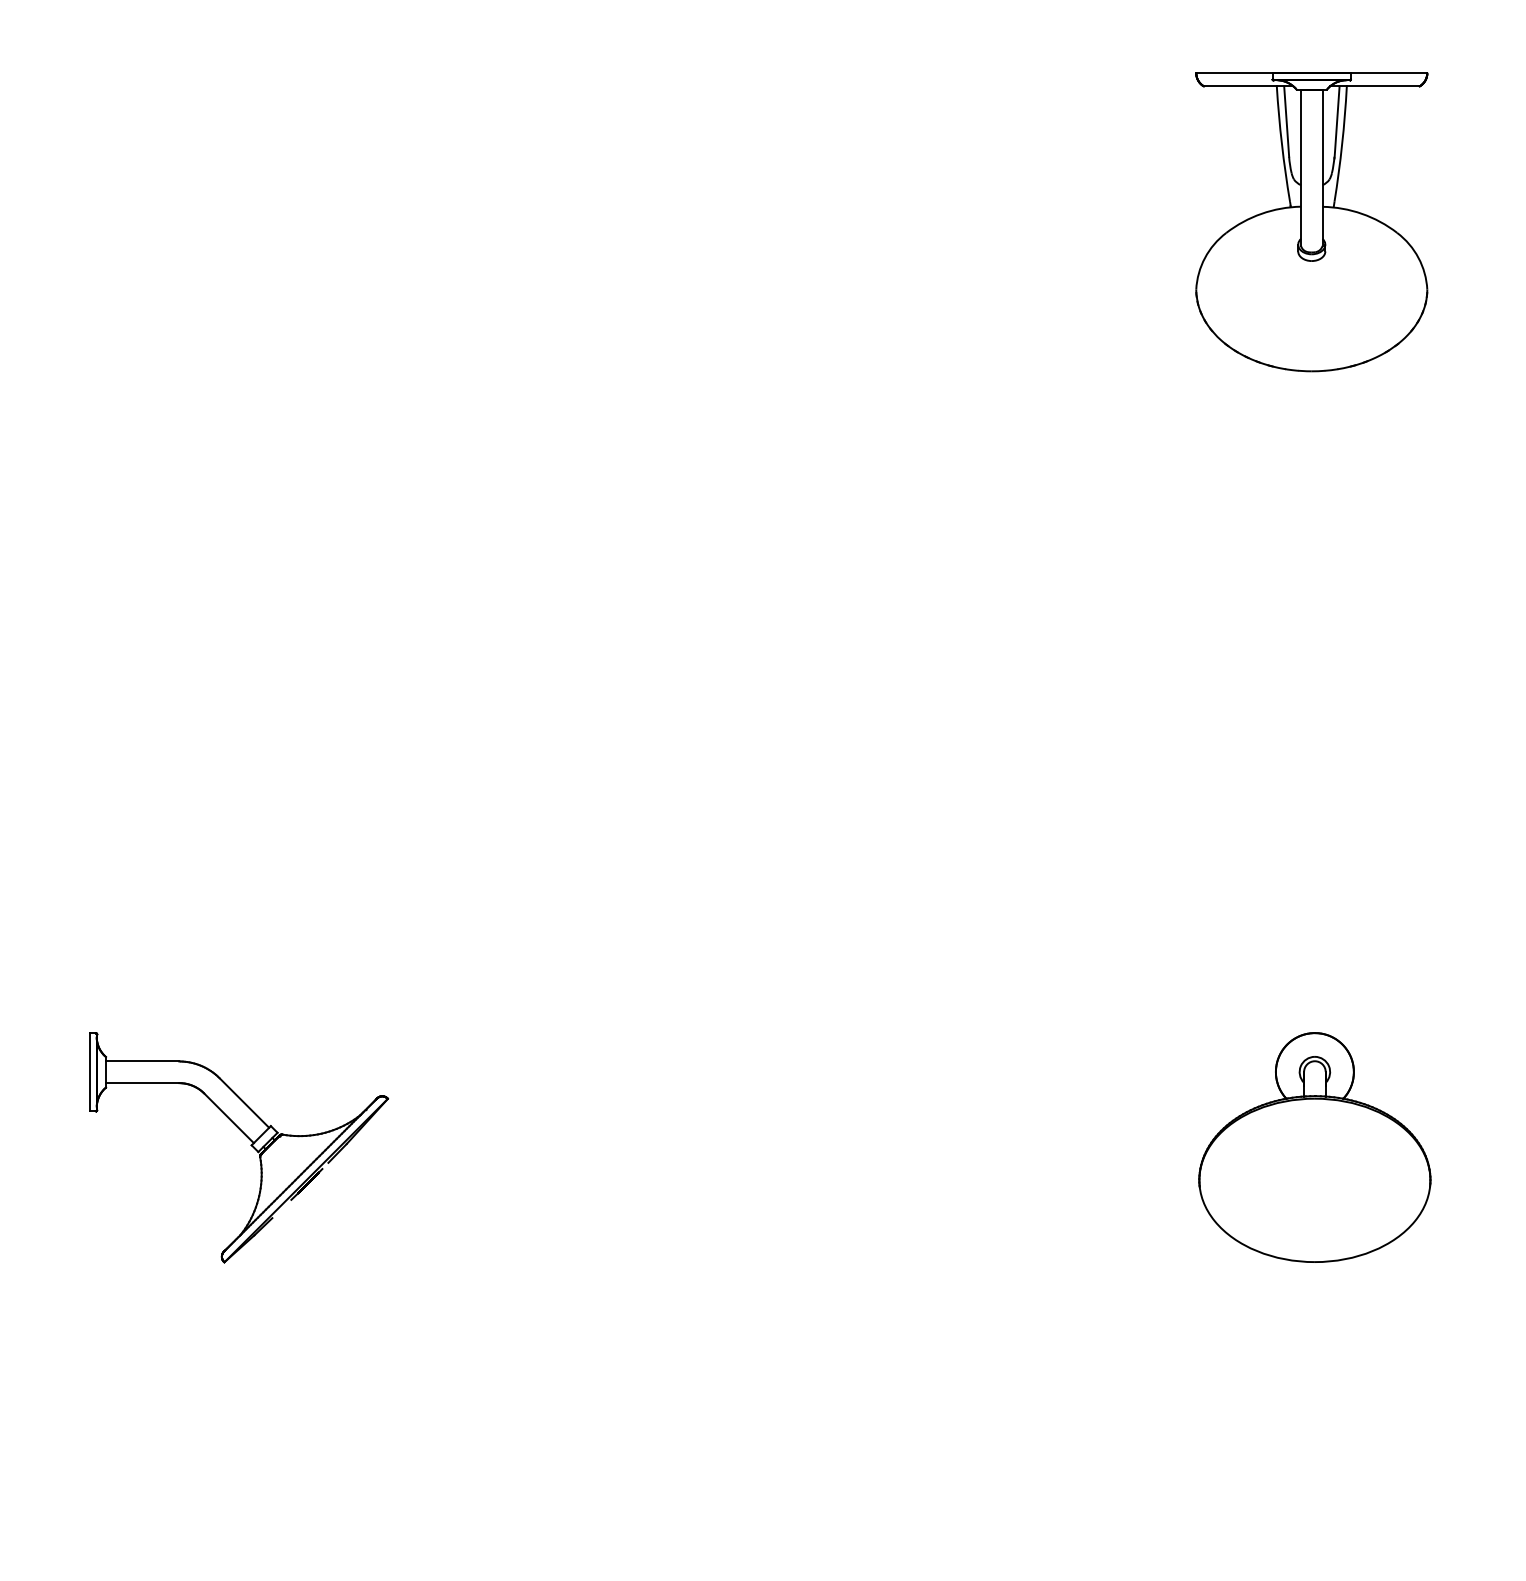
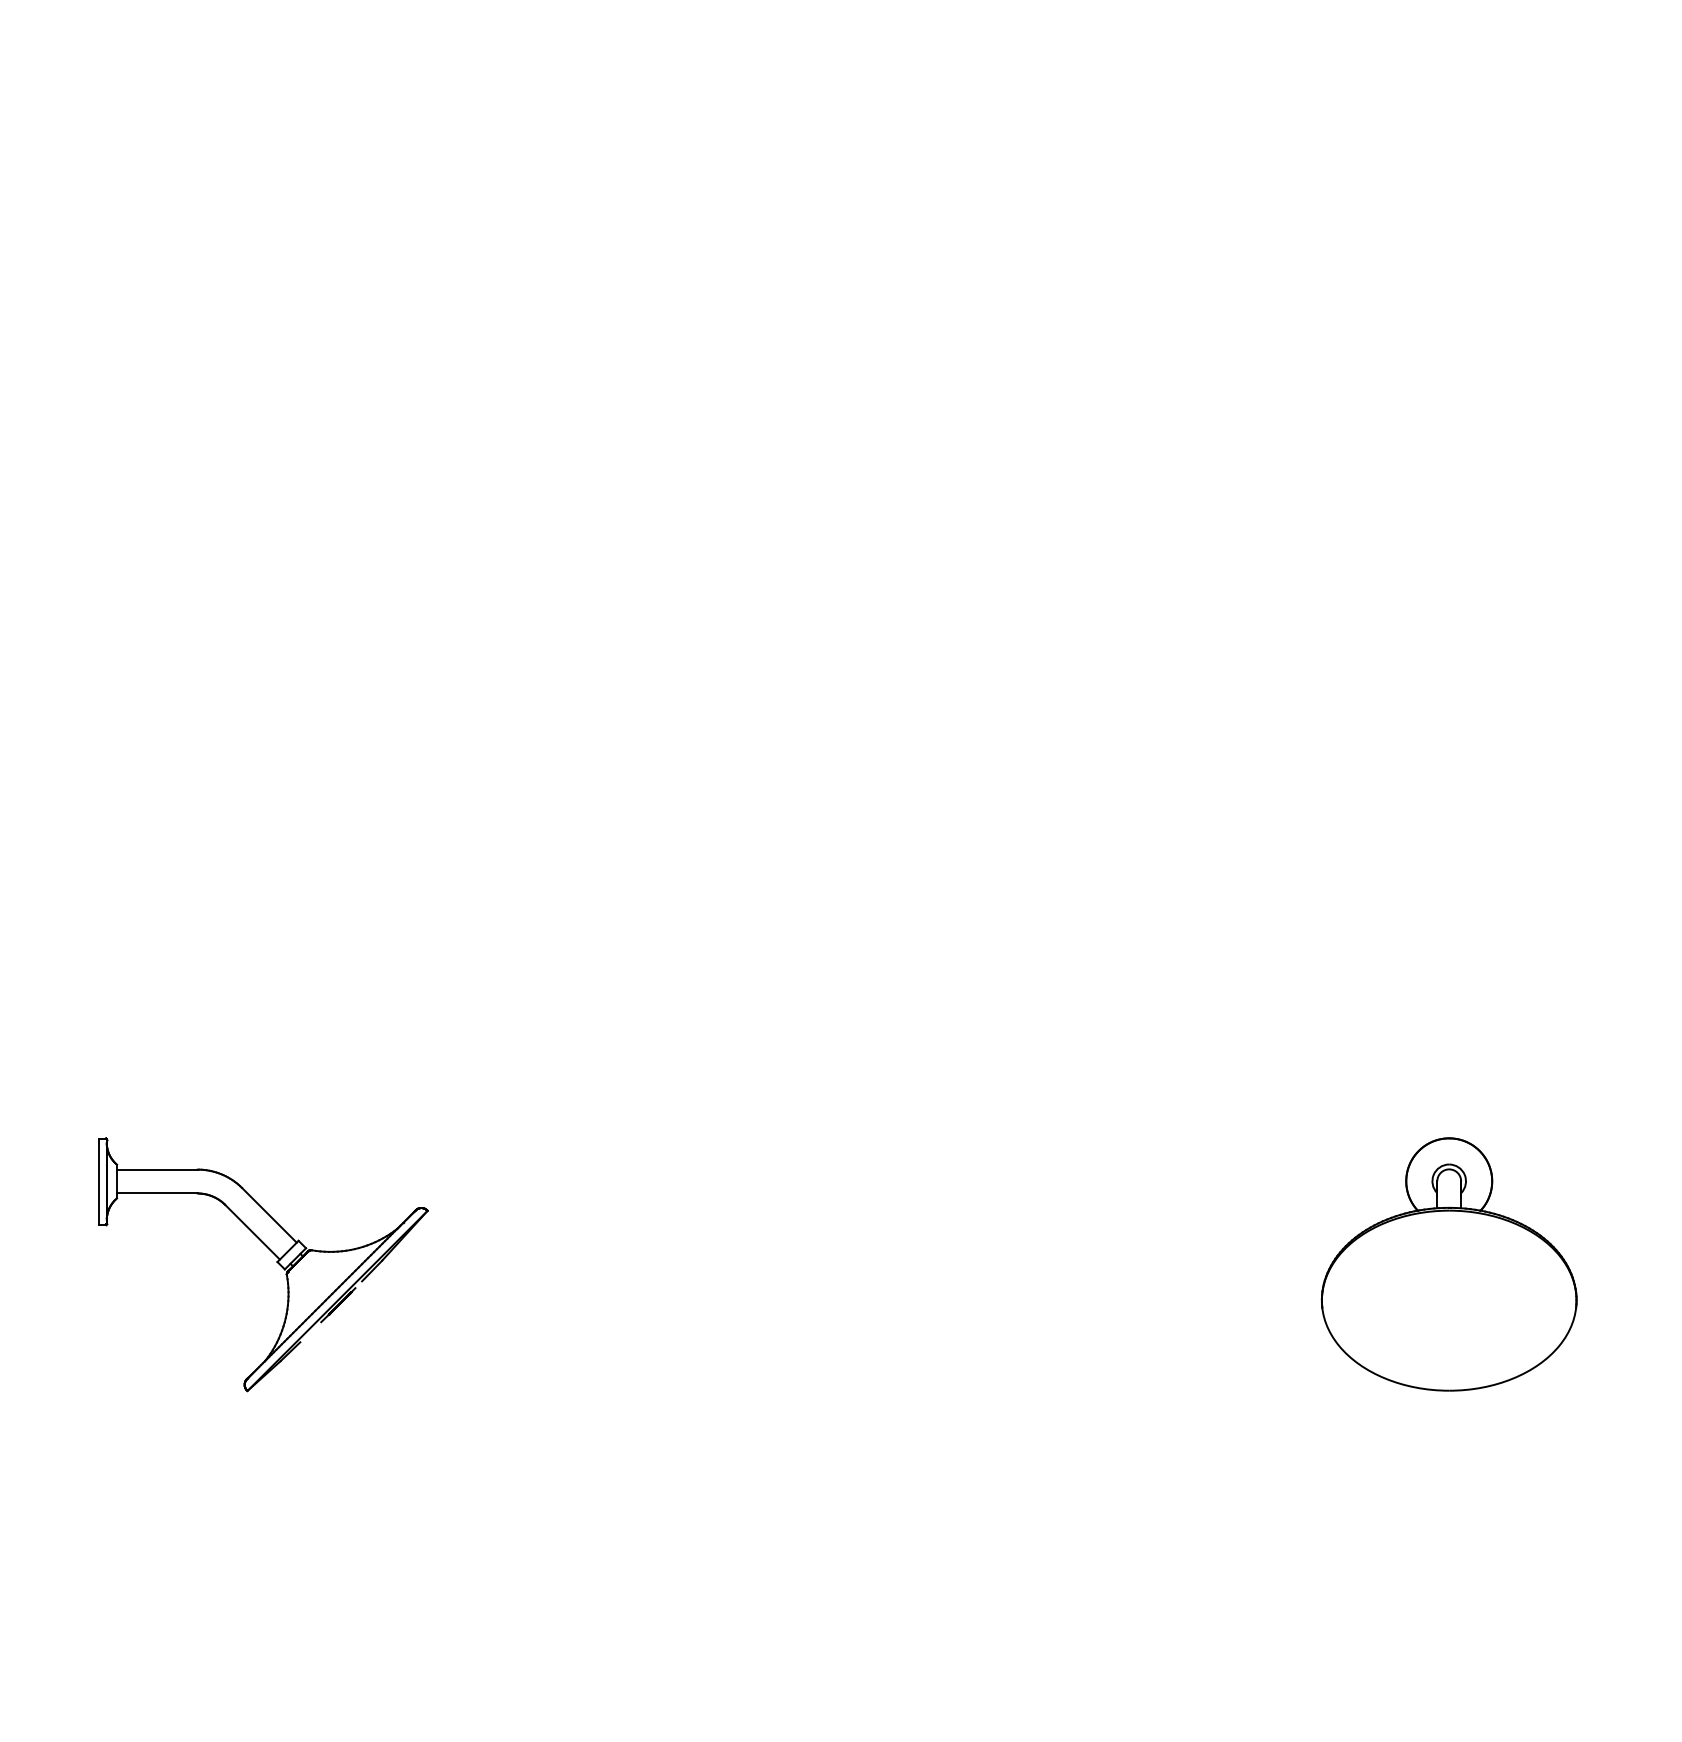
part: (1311, 222) -> (1445, 244), removed

